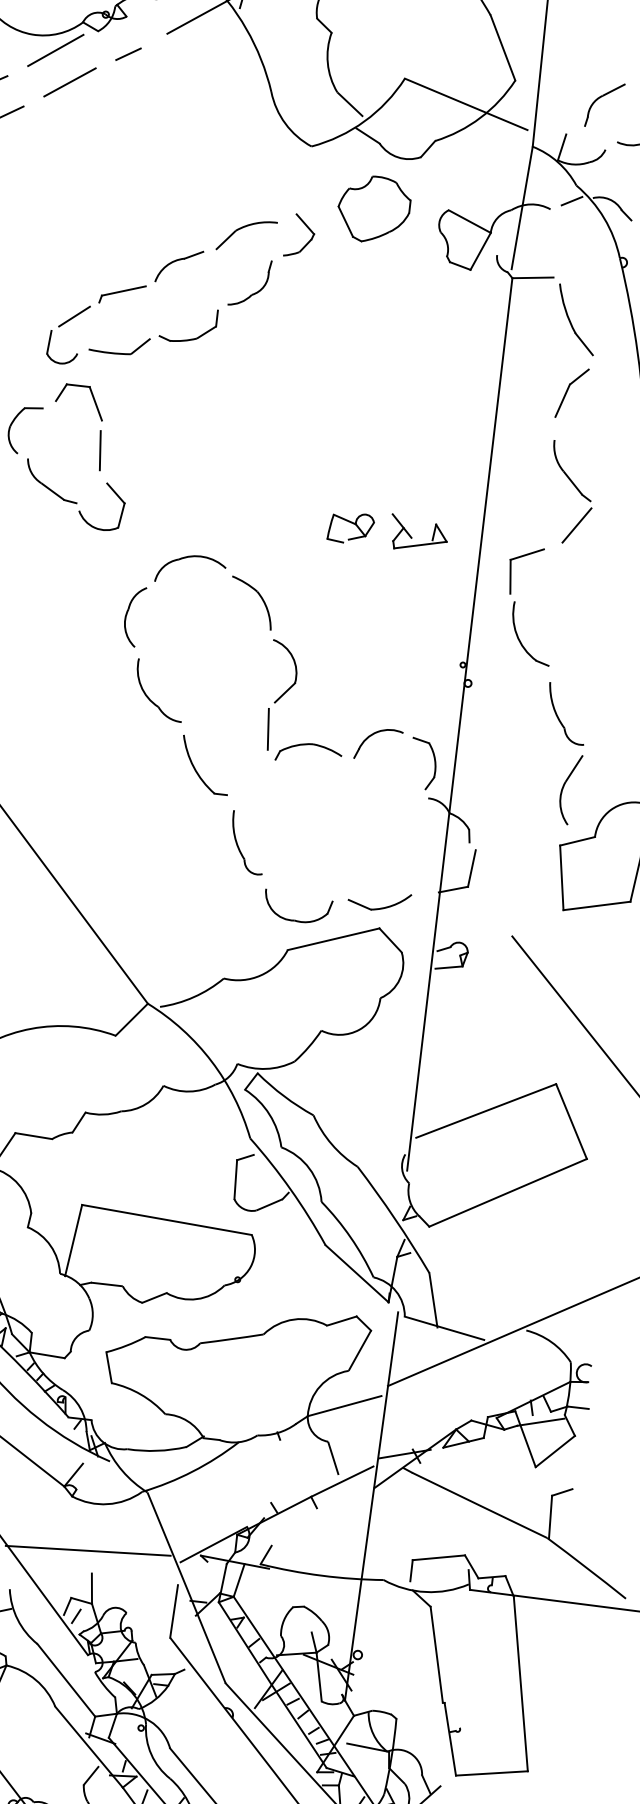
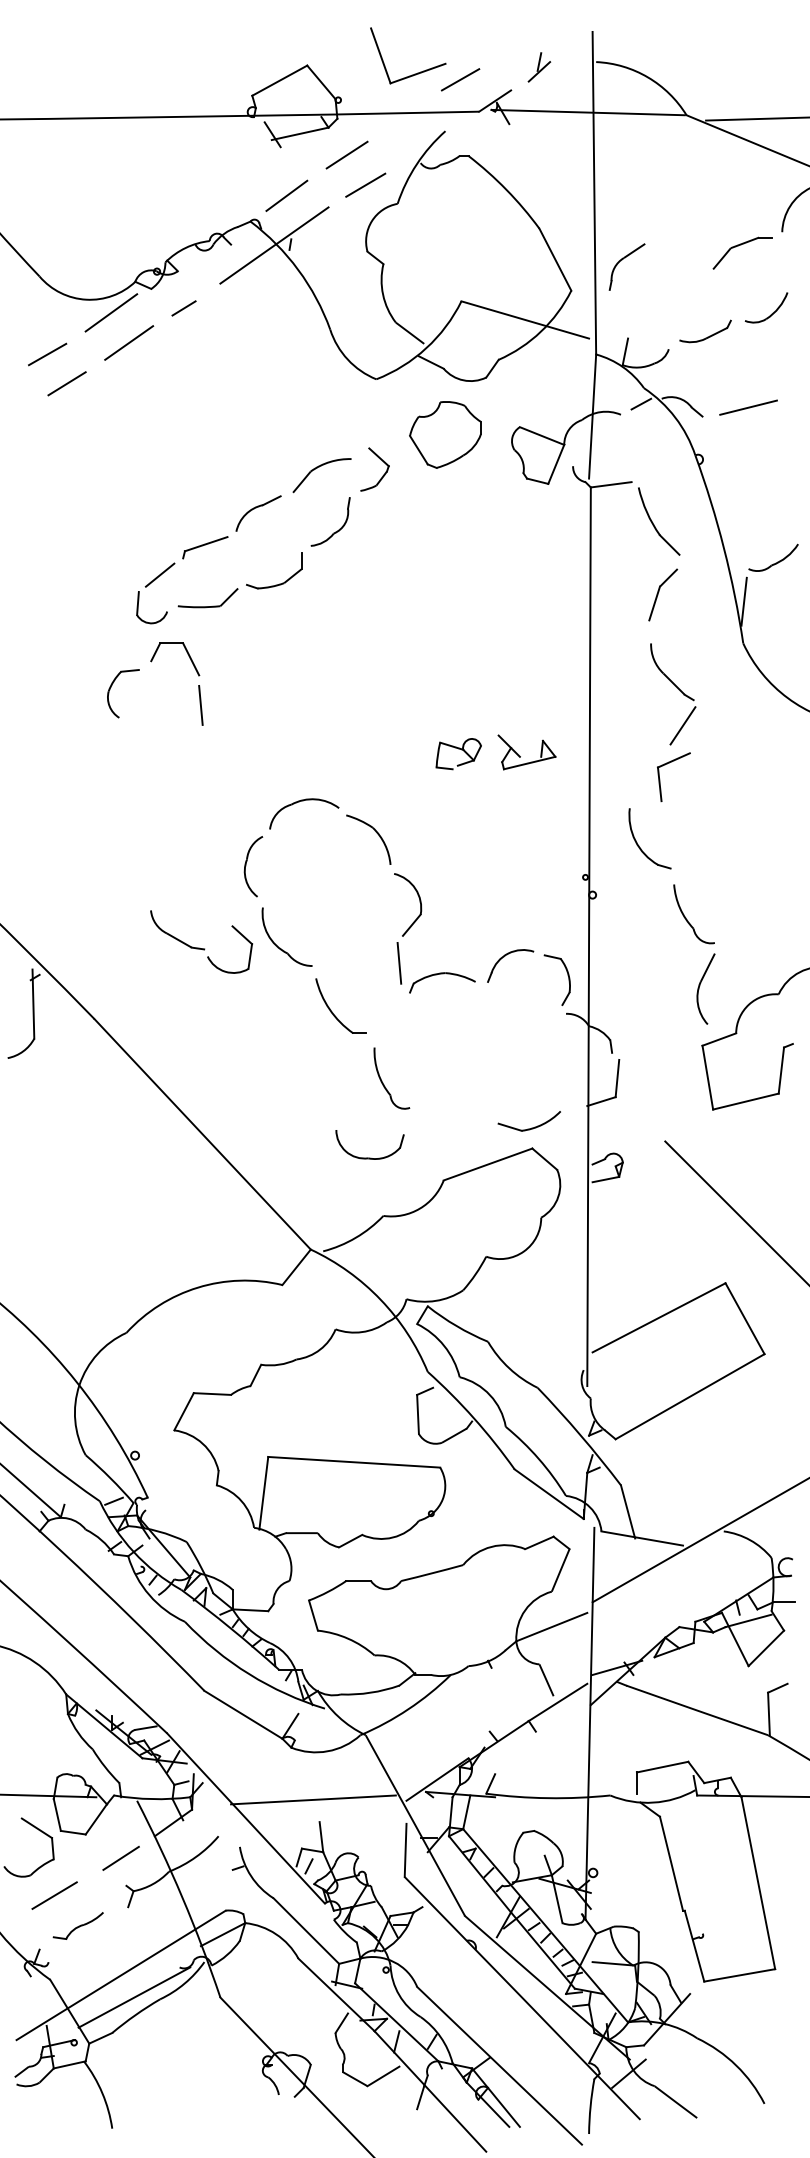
part: (601, 98) -> (622, 260), moved
part: (72, 500) -> (199, 947), moved
part: (511, 572) -> (660, 779), moved
part: (296, 919) -> (369, 1157), moved

